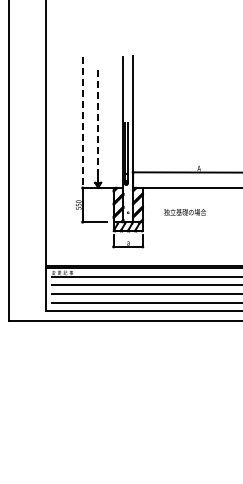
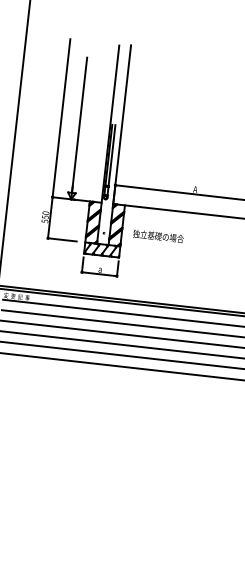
line: (82, 122) -> (61, 118), dashed -> solid
line: (98, 126) -> (79, 125), dashed -> solid
text: (185, 212) -> (158, 236), moved

